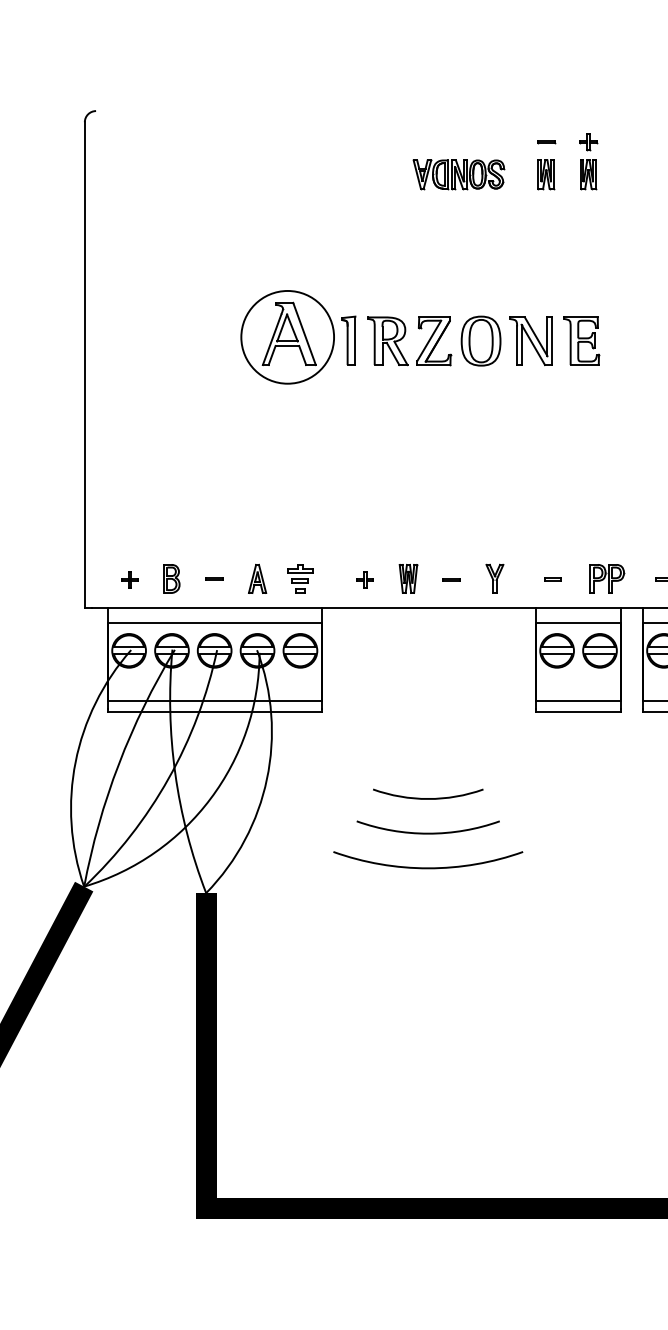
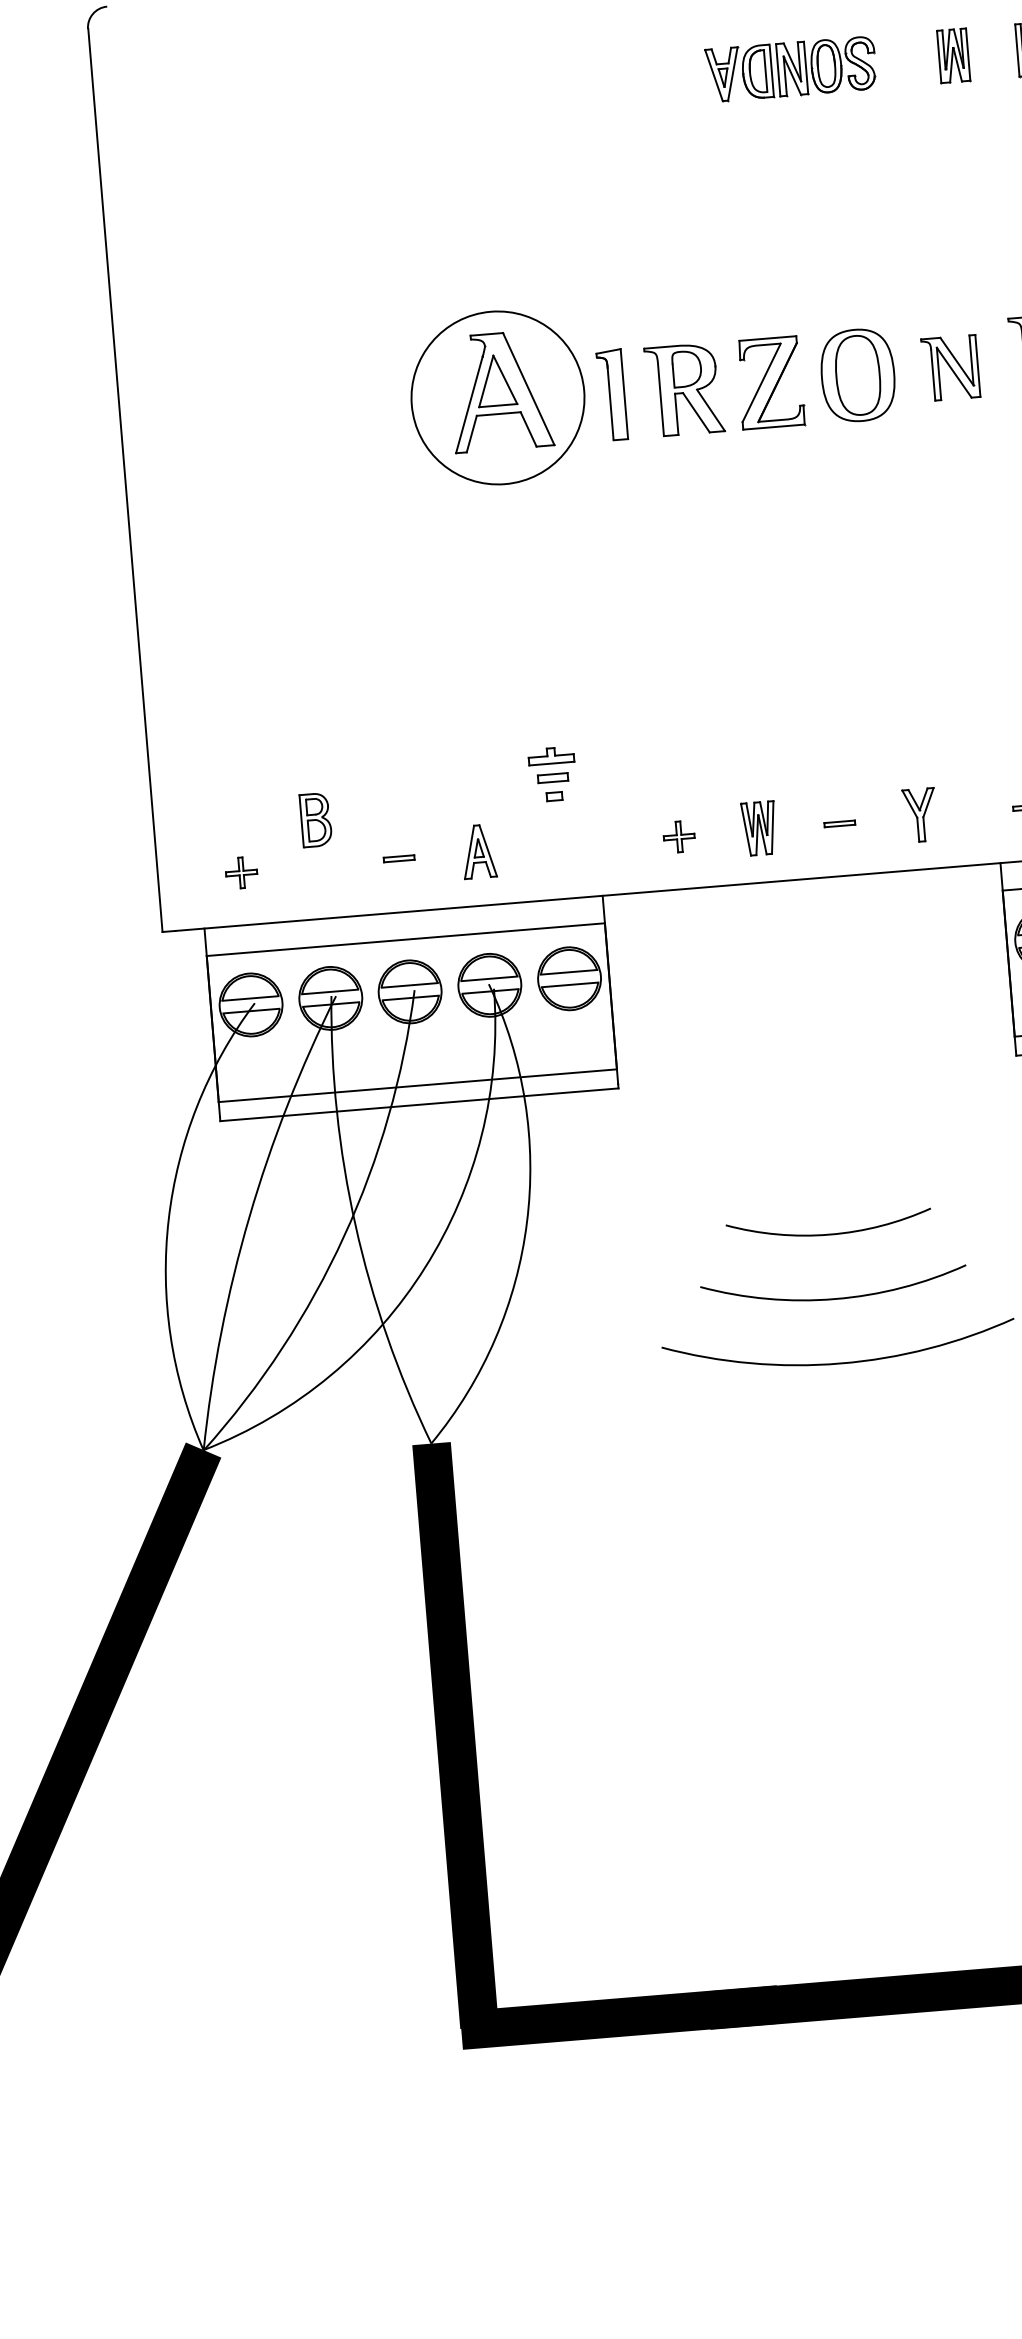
part: (530, 341) -> (949, 368), size x0.7
part: (171, 578) -> (315, 819), moved
part: (300, 578) -> (552, 773), moved

